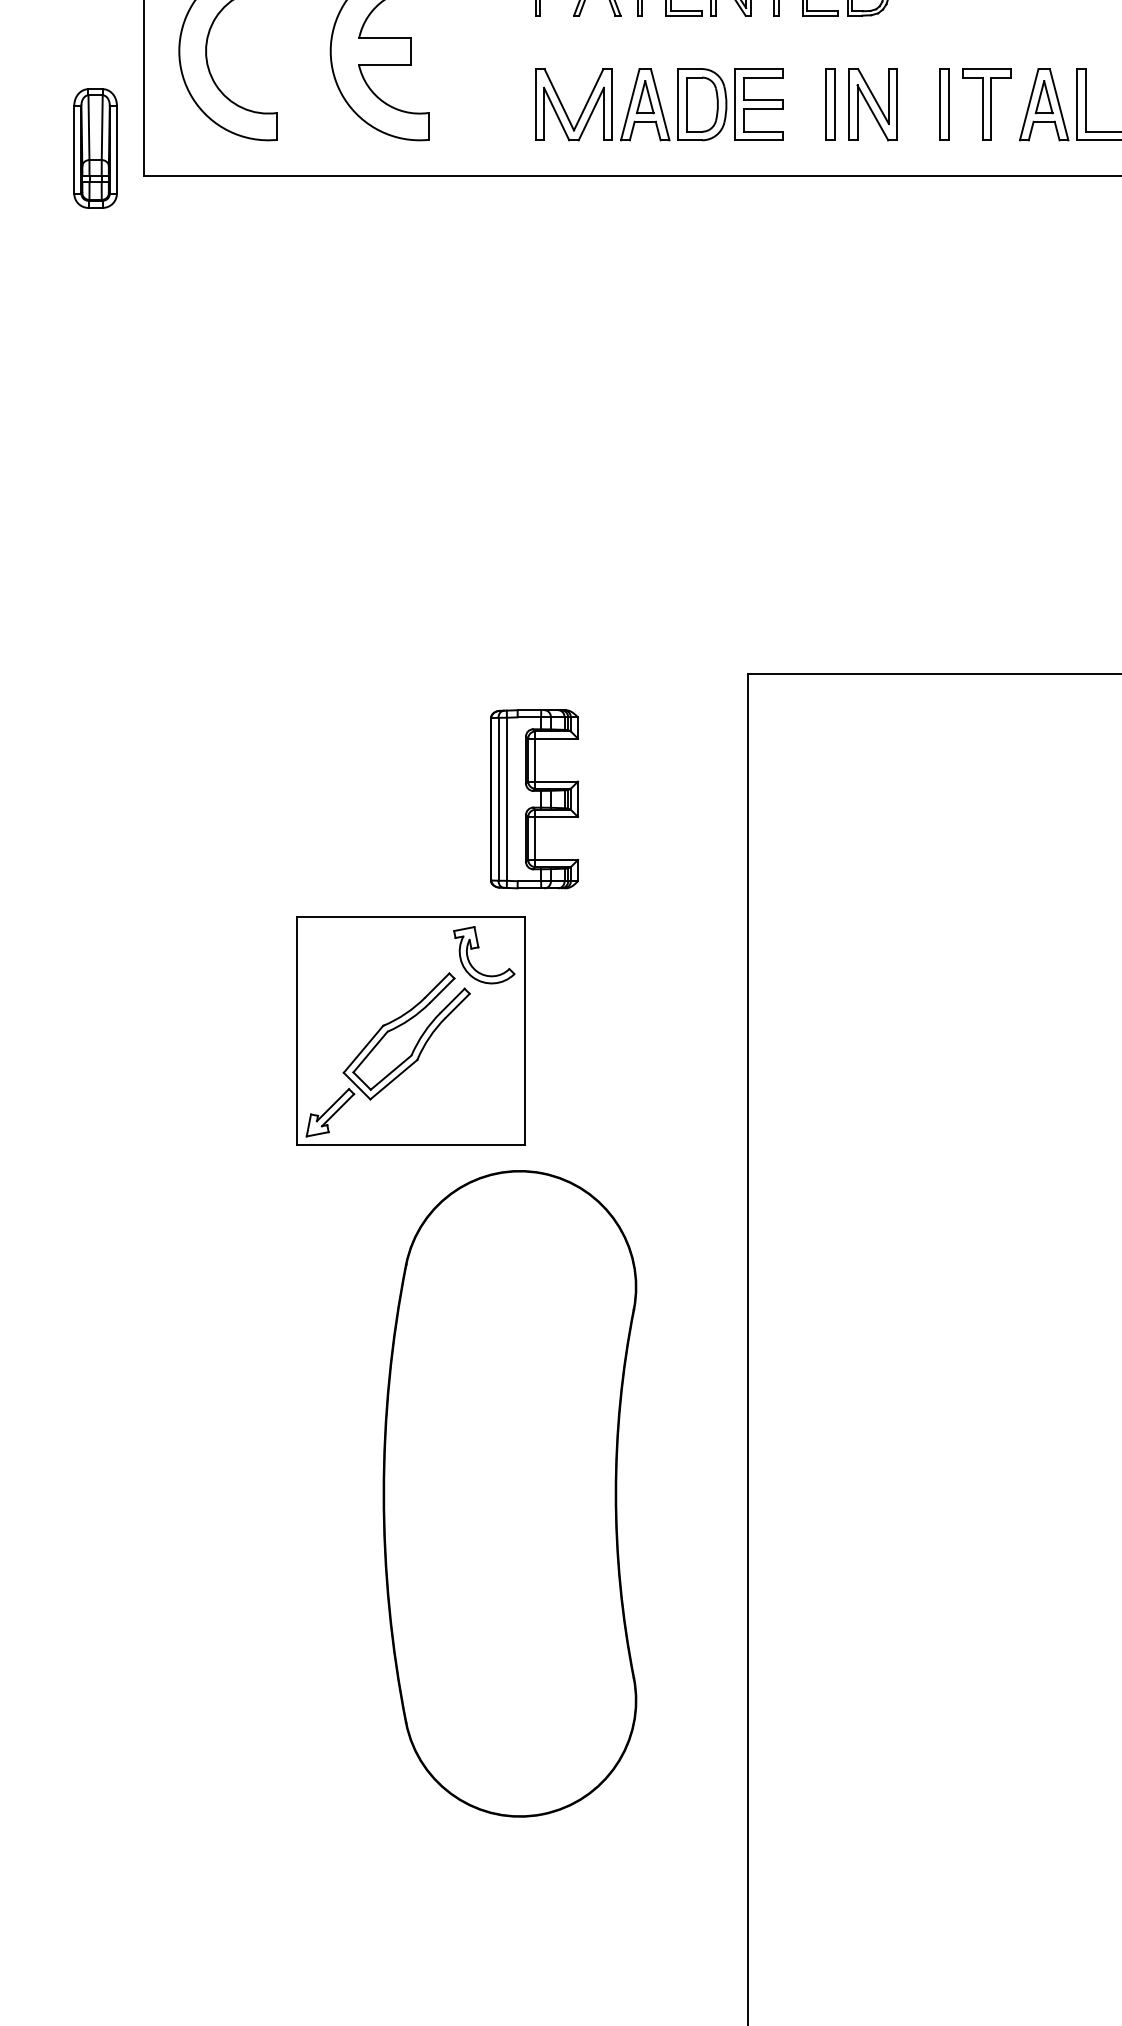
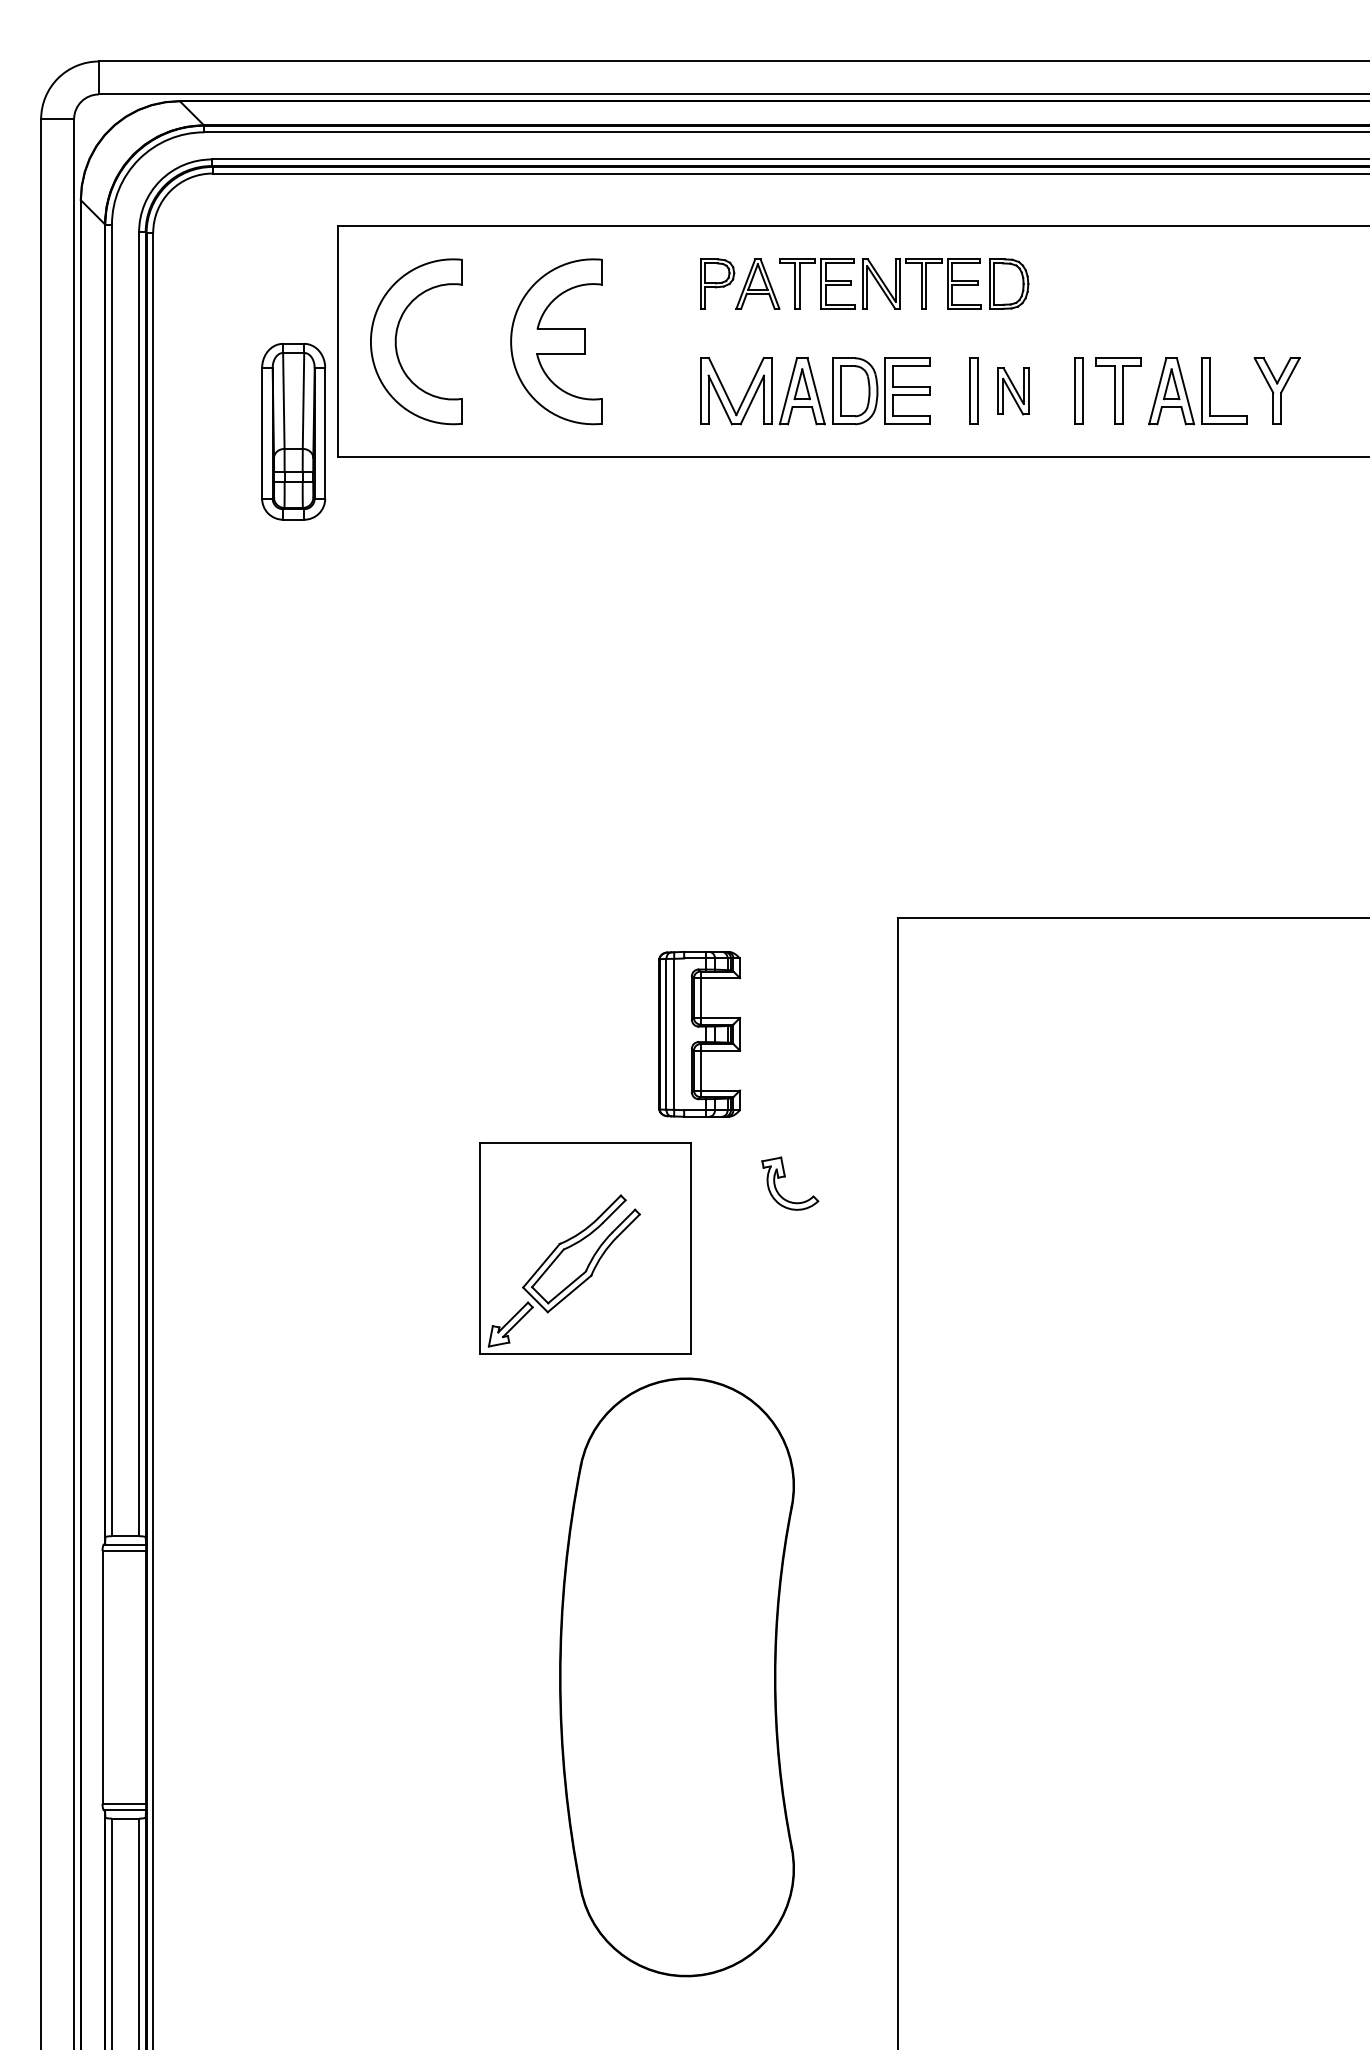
part: (873, 104) -> (1013, 391), size x0.7
part: (94, 148) -> (292, 431), size x1.6
part: (479, 948) -> (785, 1177), moved

